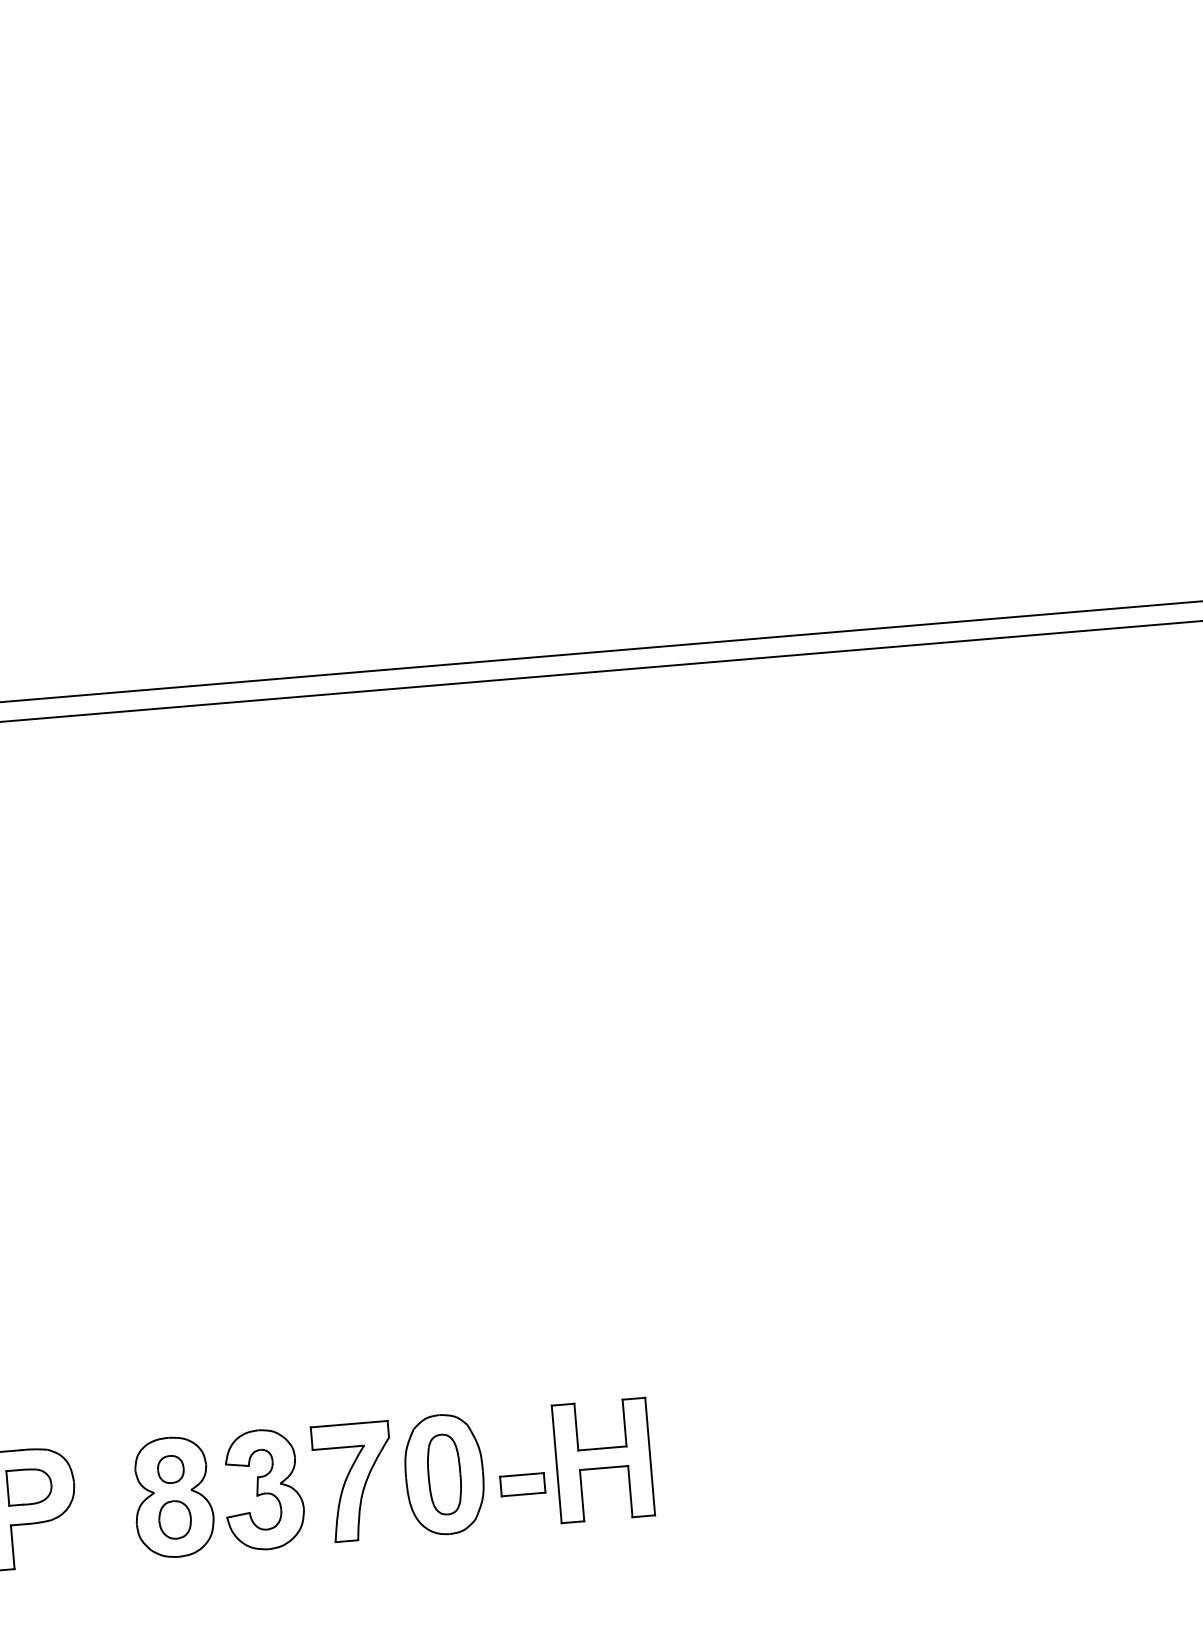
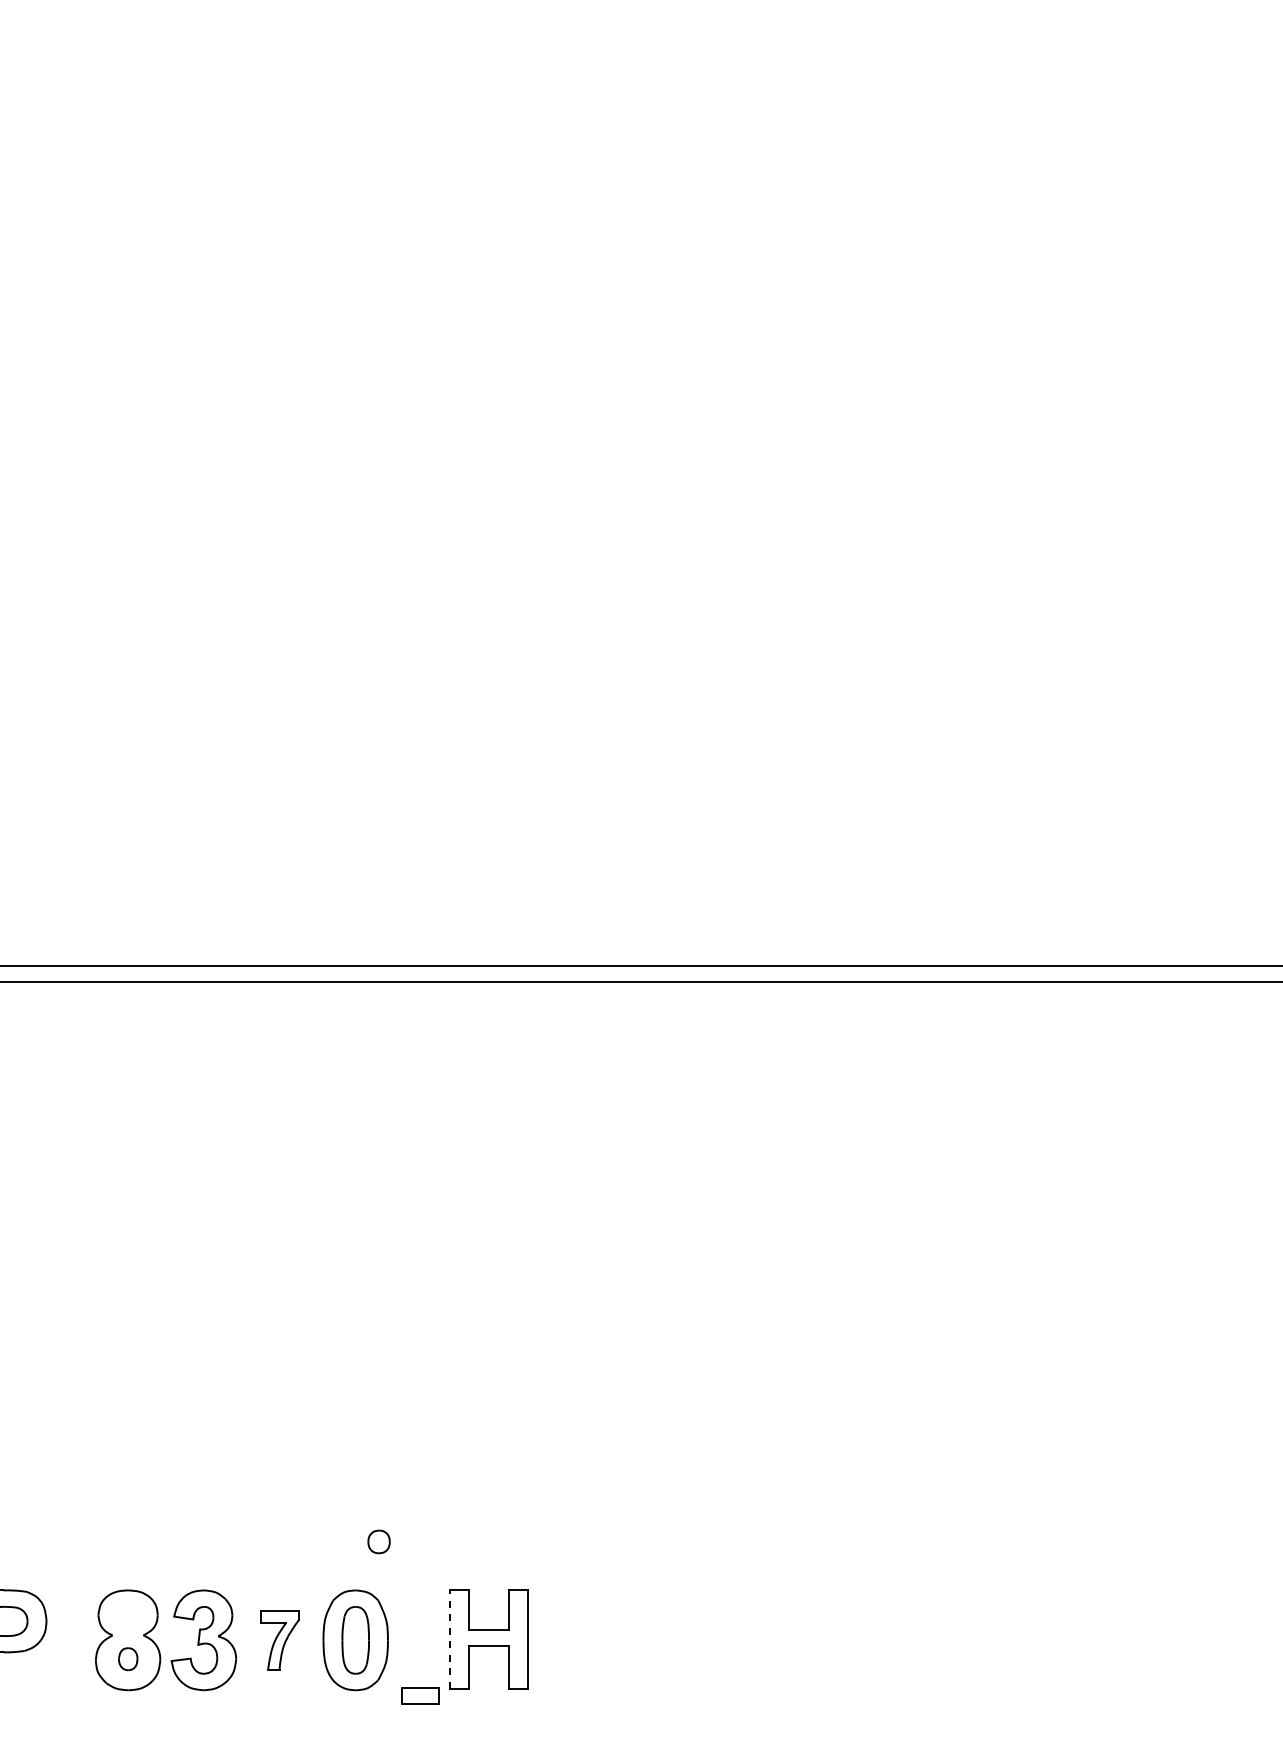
line: (556, 1464) -> (449, 1639), solid -> dashed
part: (170, 1469) -> (378, 1541), moved
part: (353, 1482) -> (279, 1640), size x0.6
part: (523, 1483) -> (420, 1695), moved
part: (175, 1518) -> (128, 1658), size x0.7

